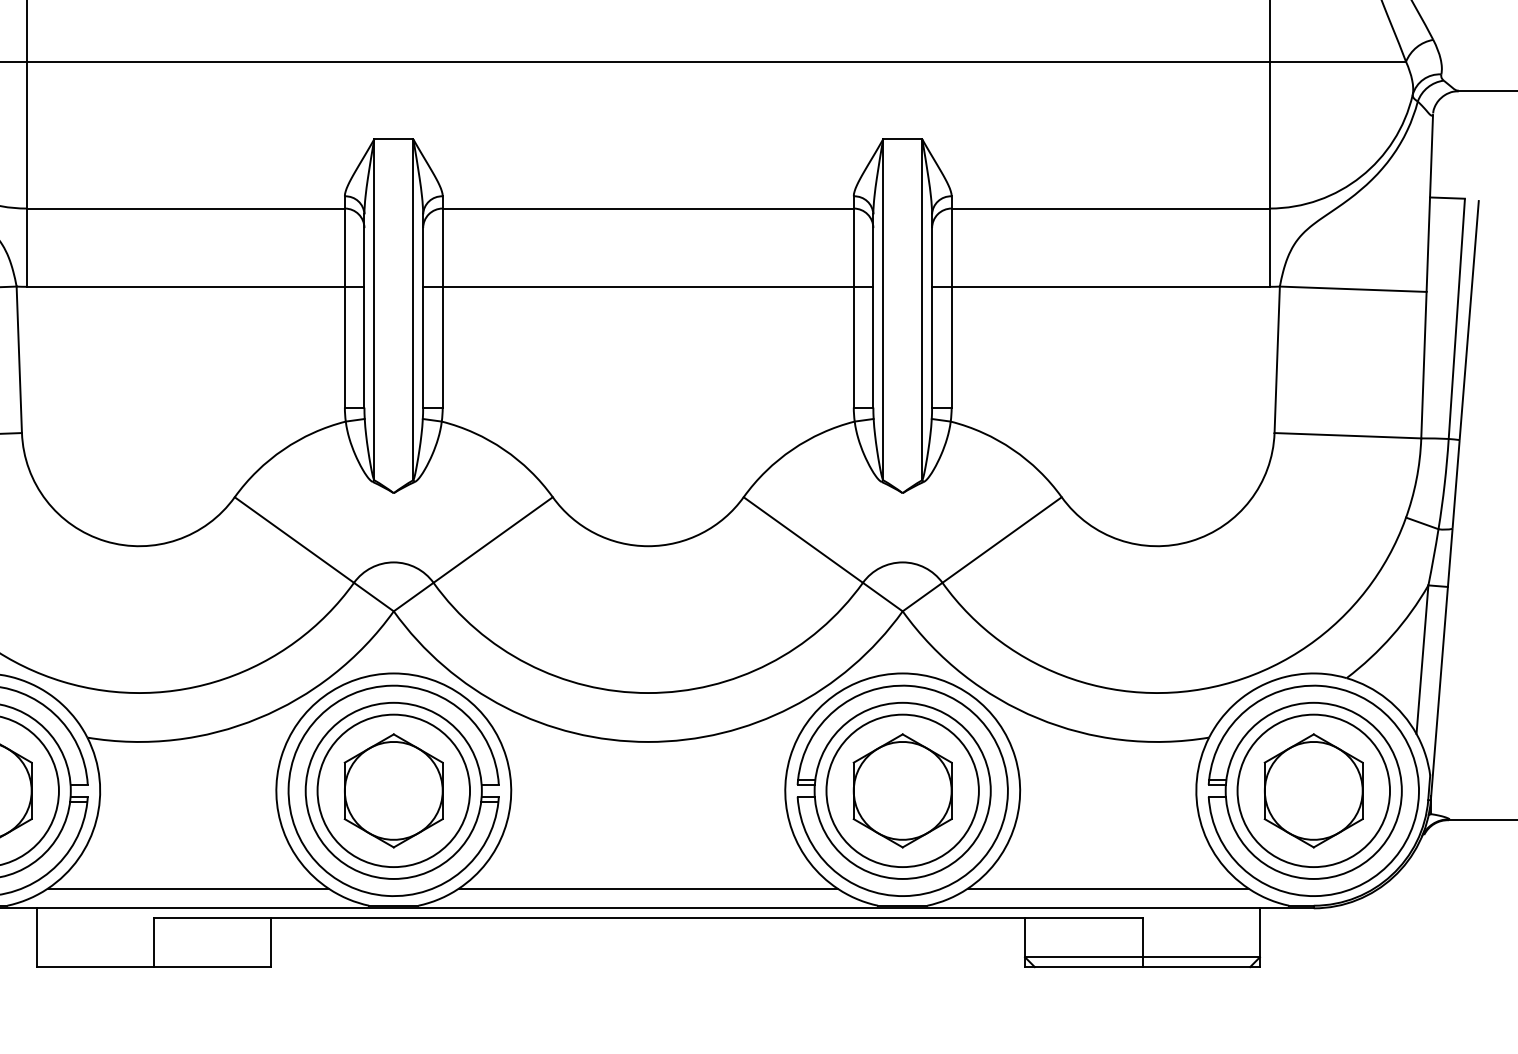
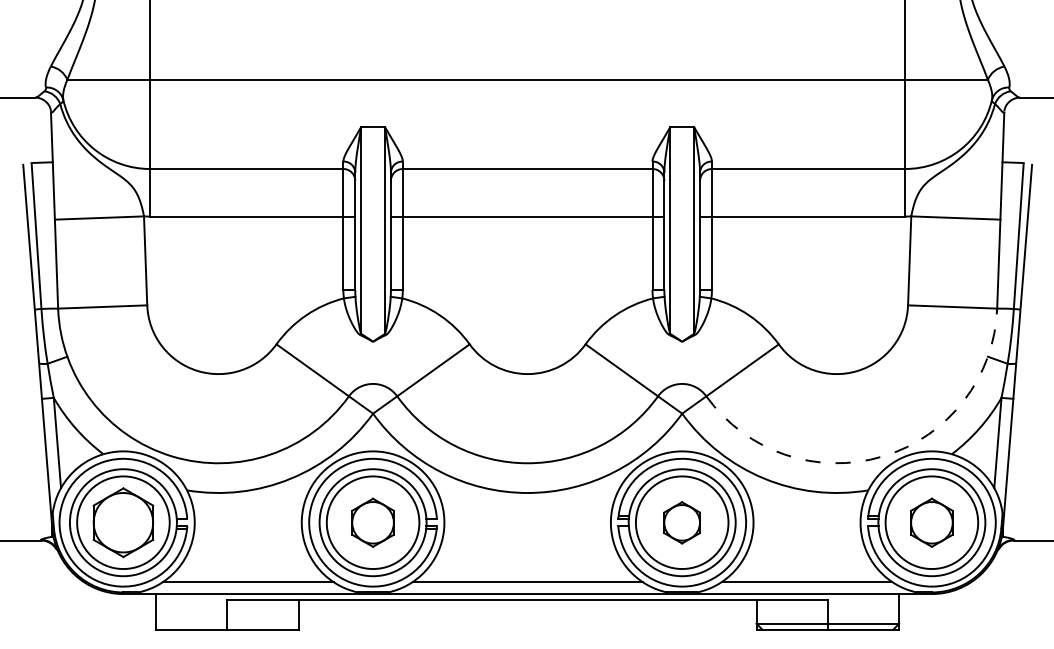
arc: (1234, 681) -> (883, 456), solid -> dashed
part: (392, 790) -> (372, 522), size x0.7
part: (901, 790) -> (681, 522), size x0.6
part: (1313, 790) -> (931, 522), size x0.7

